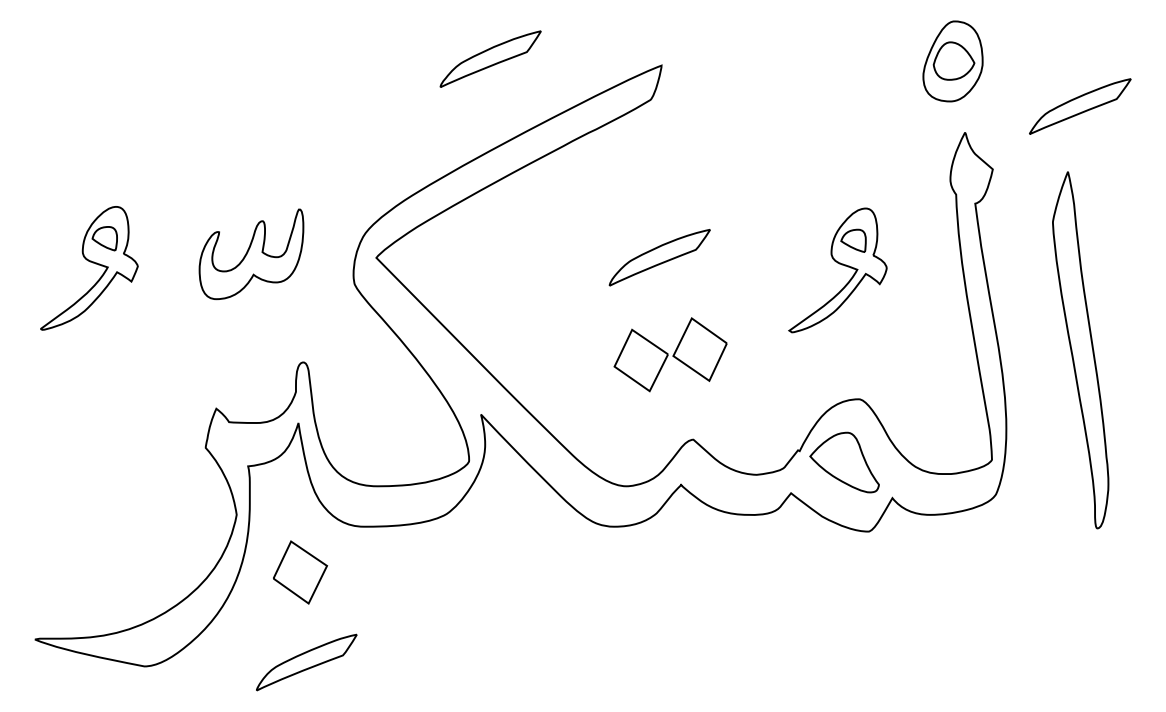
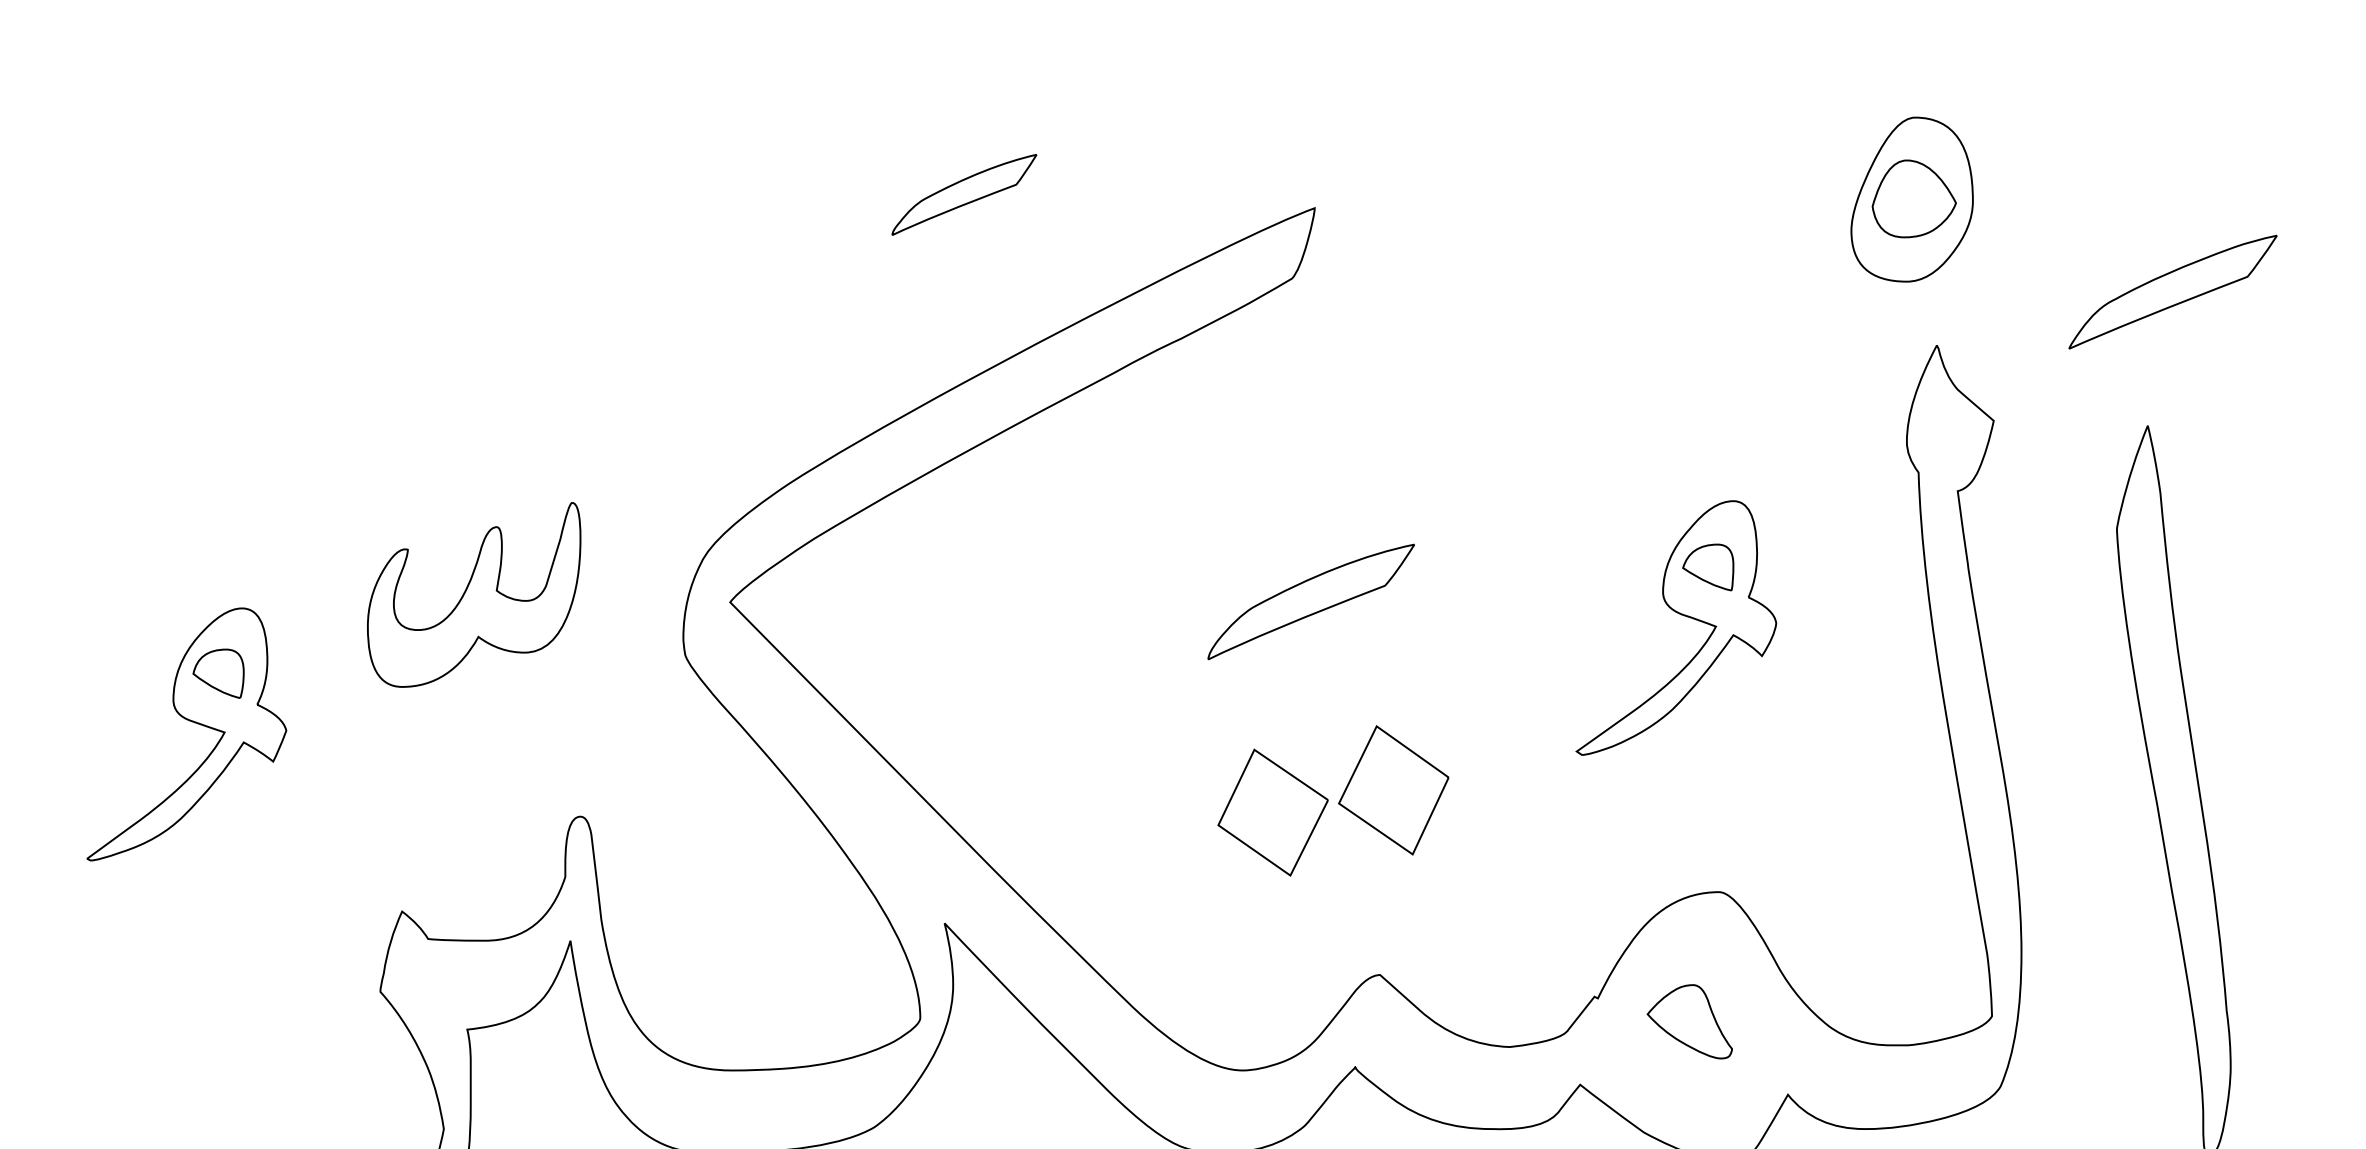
part: (490, 58) -> (964, 193), size x0.7
part: (89, 268) -> (187, 734), moved
part: (844, 462) -> (1689, 1021), size x0.6

